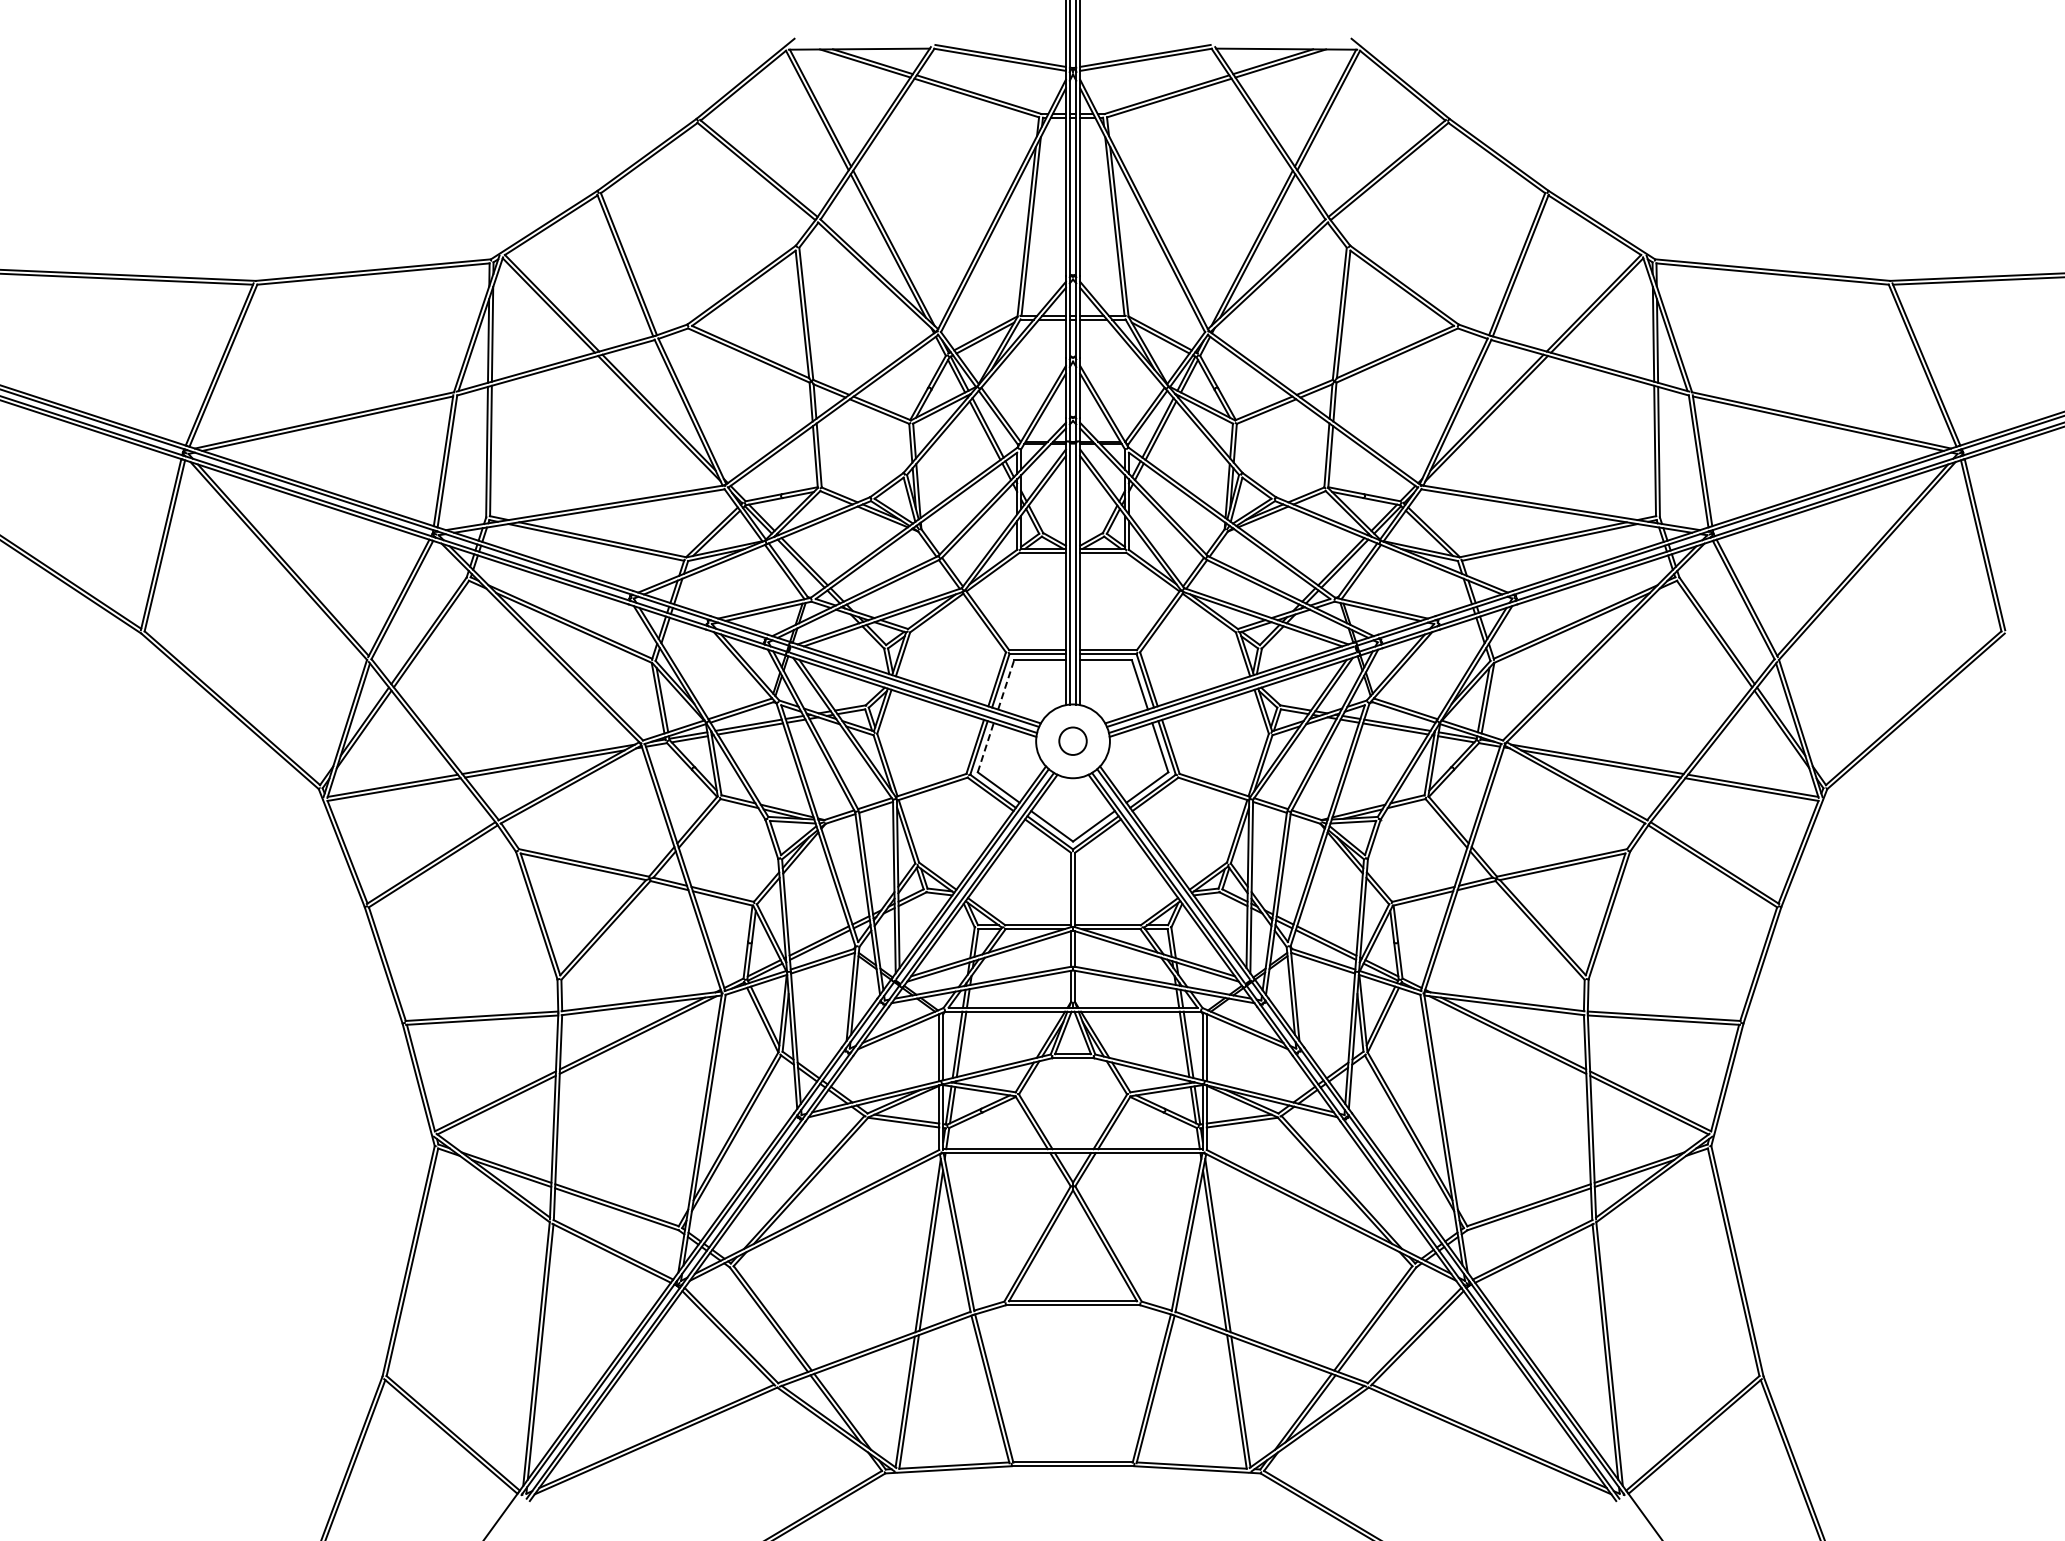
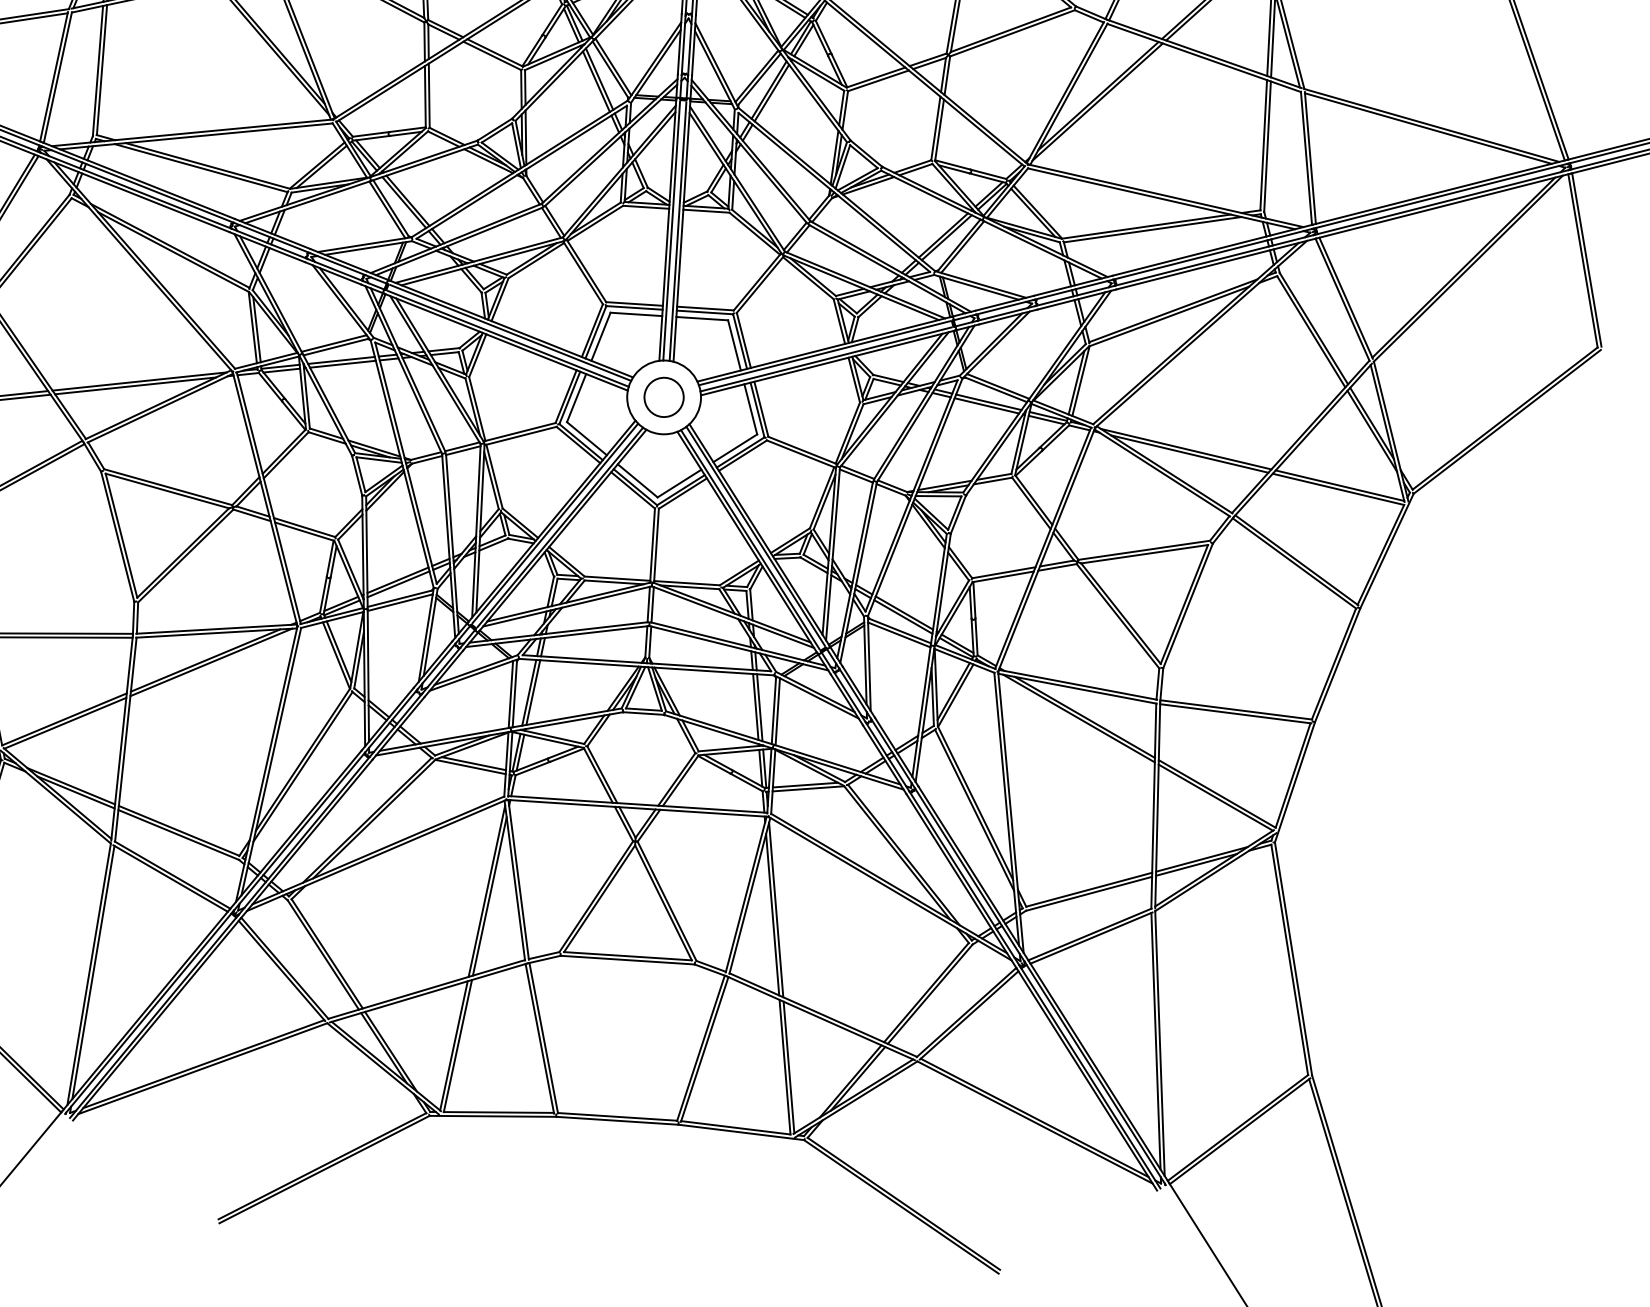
line: (1006, 684) -> (601, 336), dashed -> solid
circle: (1072, 740) -> (663, 396), size x1.43
line: (985, 747) -> (576, 397), dashed -> solid

